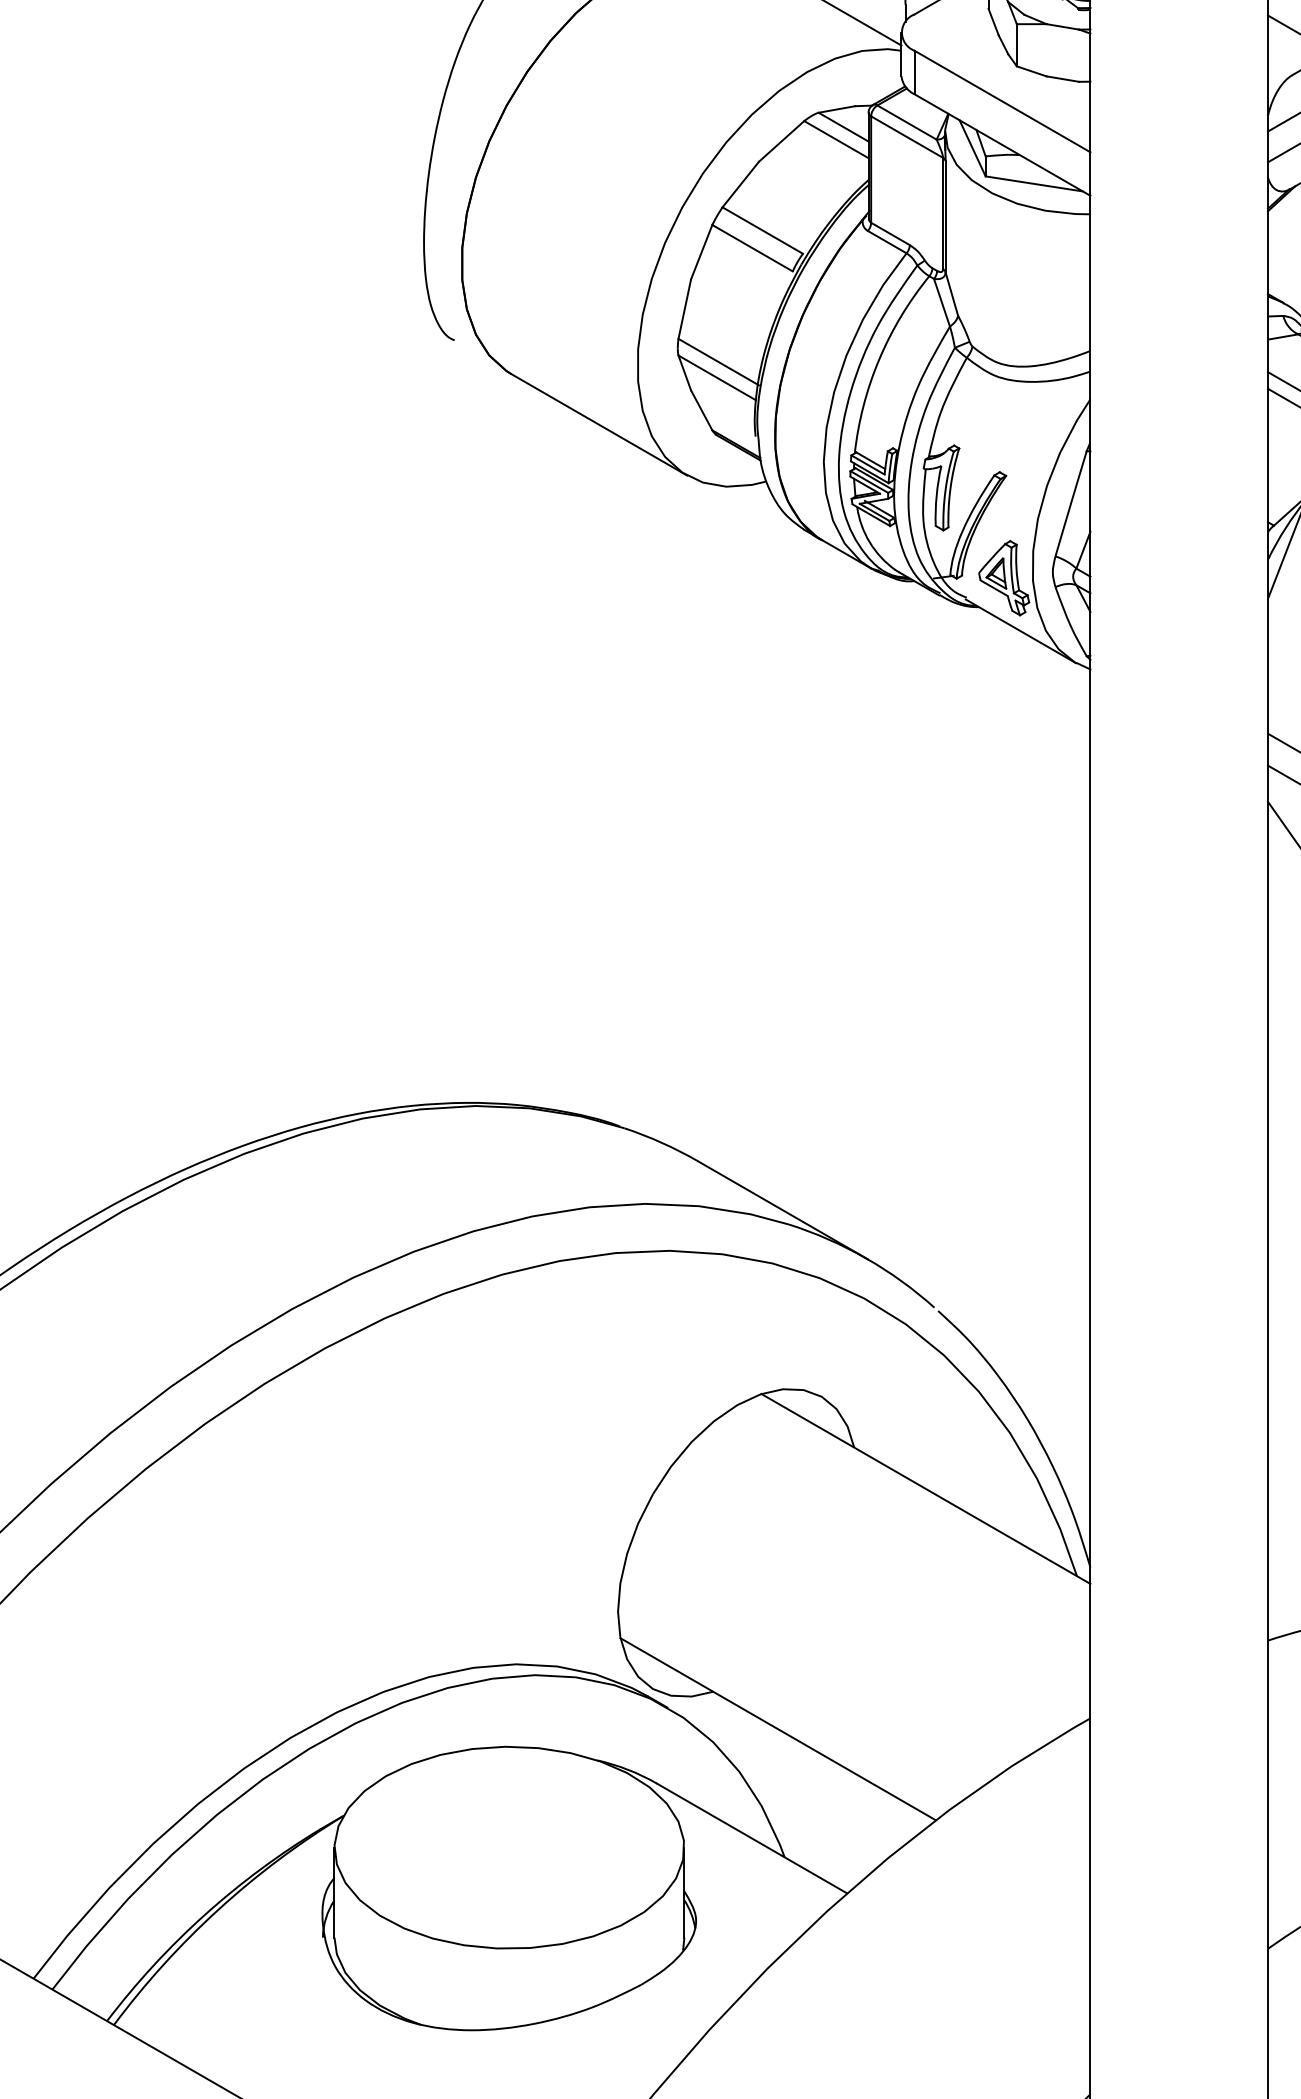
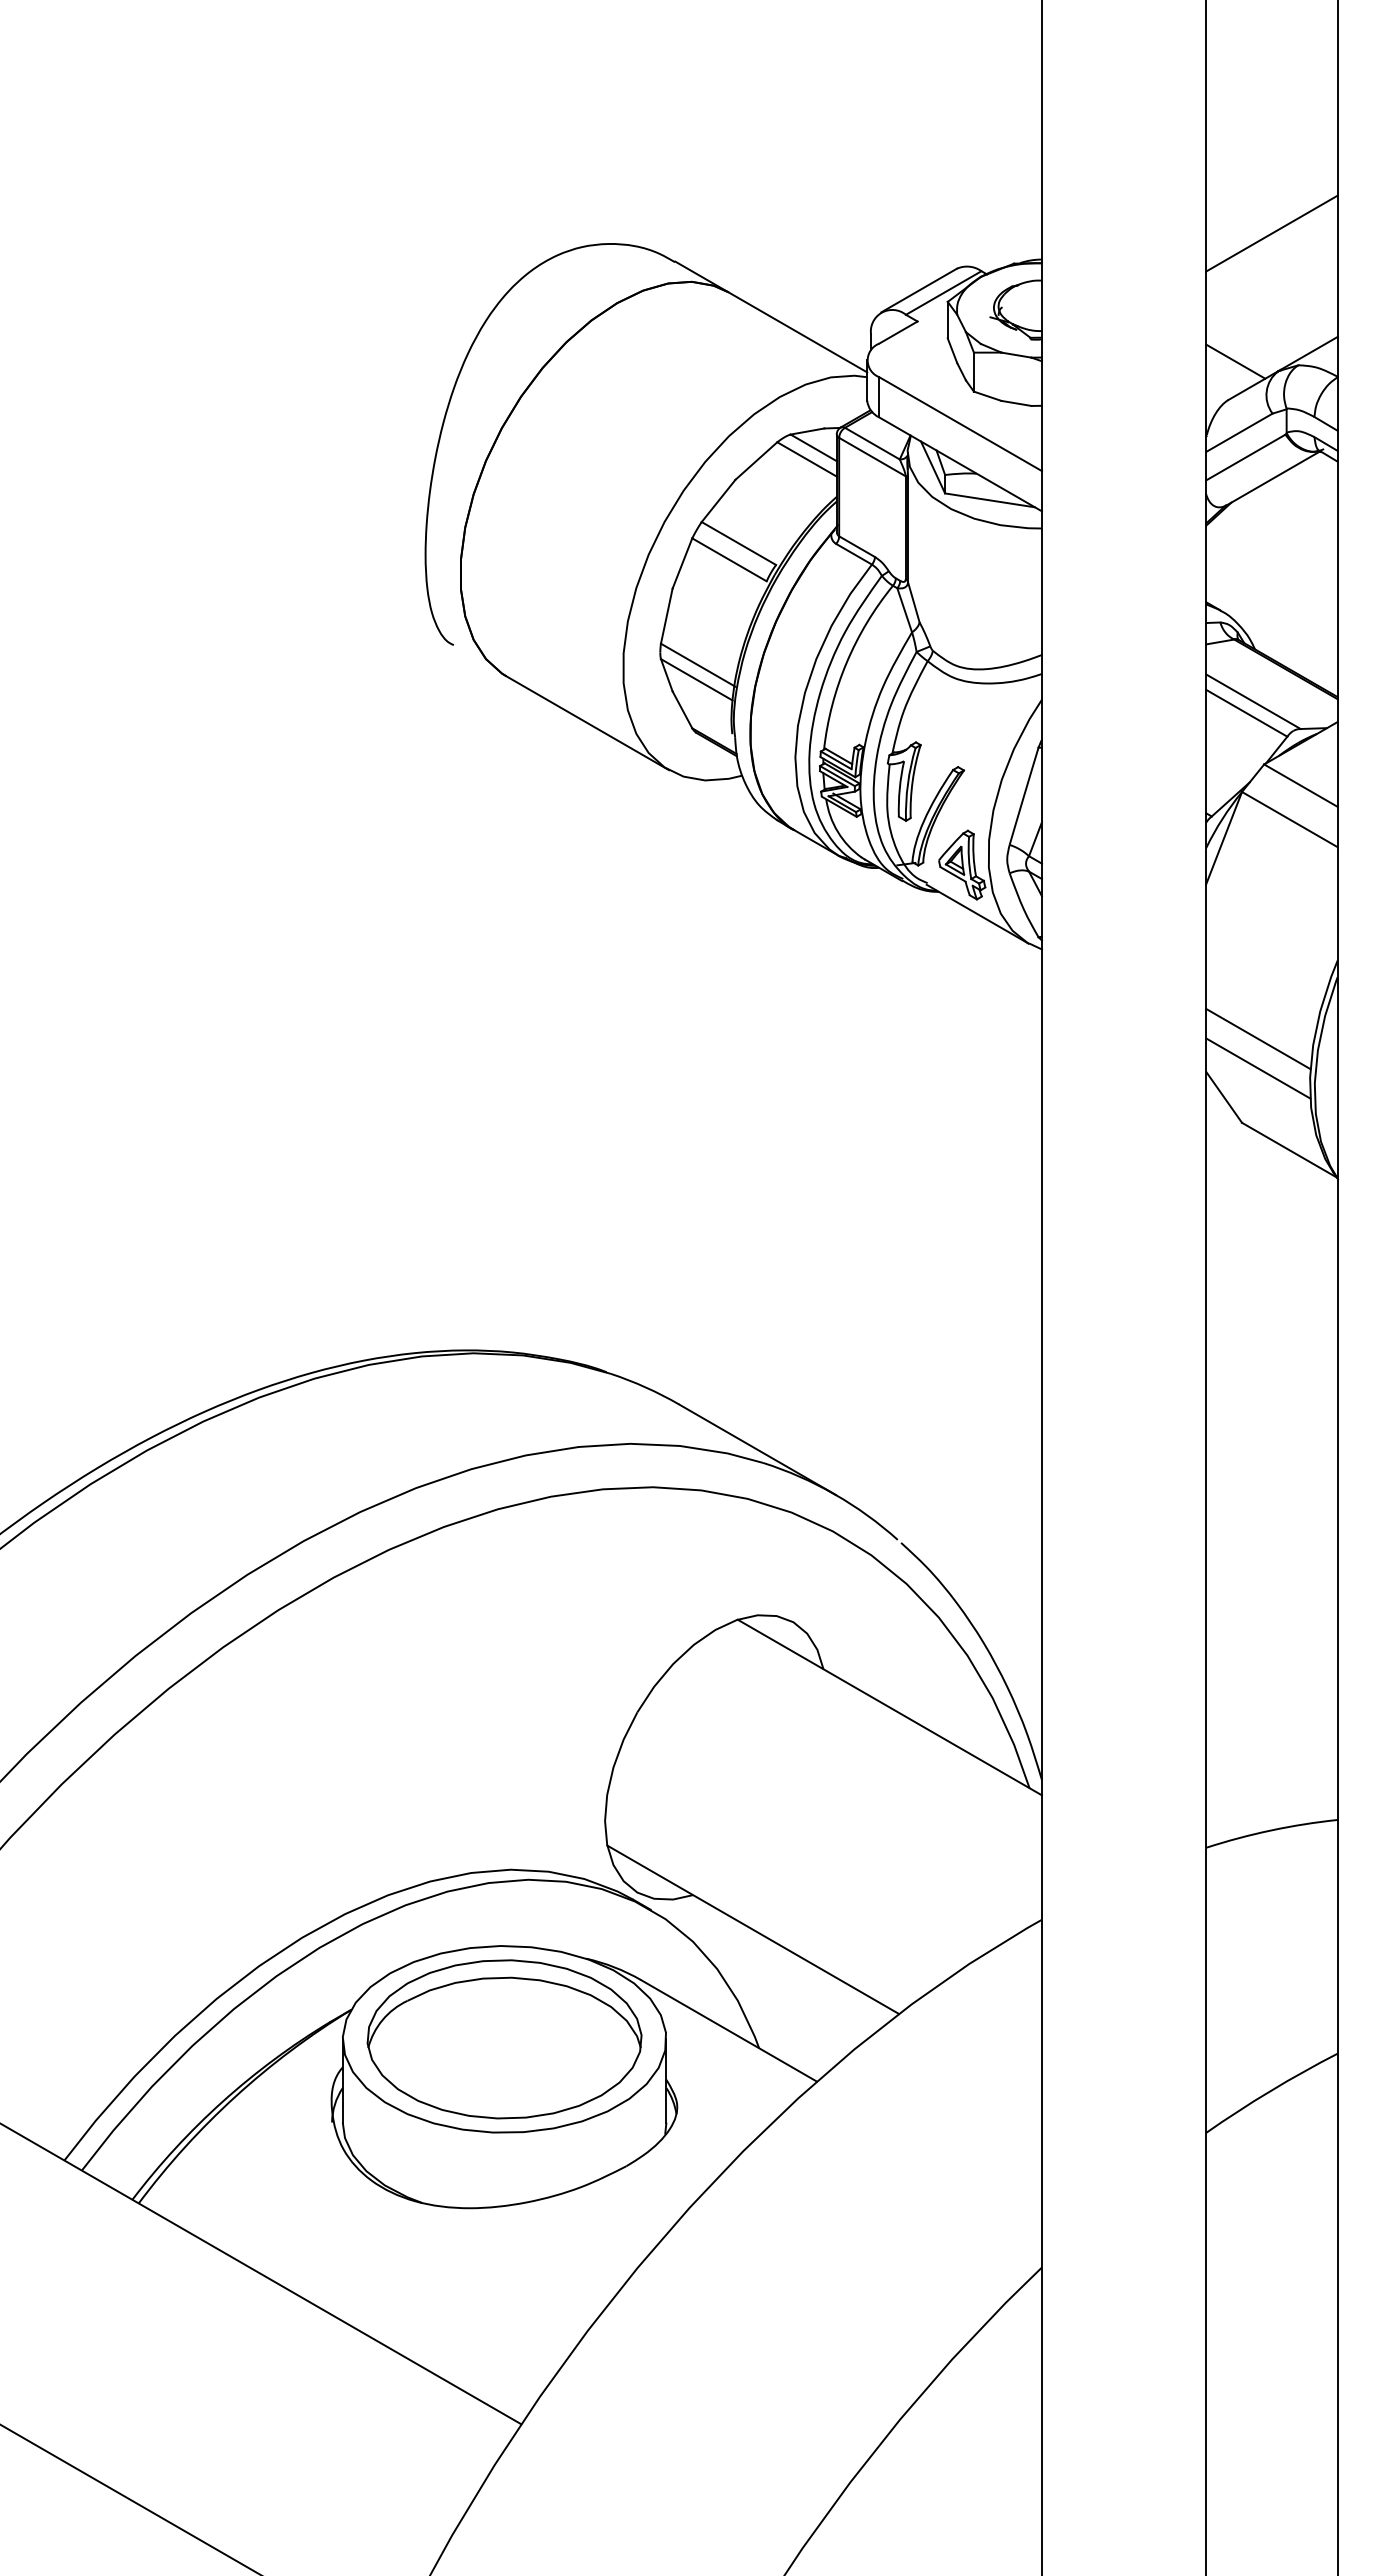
part: (509, 1847) -> (504, 2039), added

